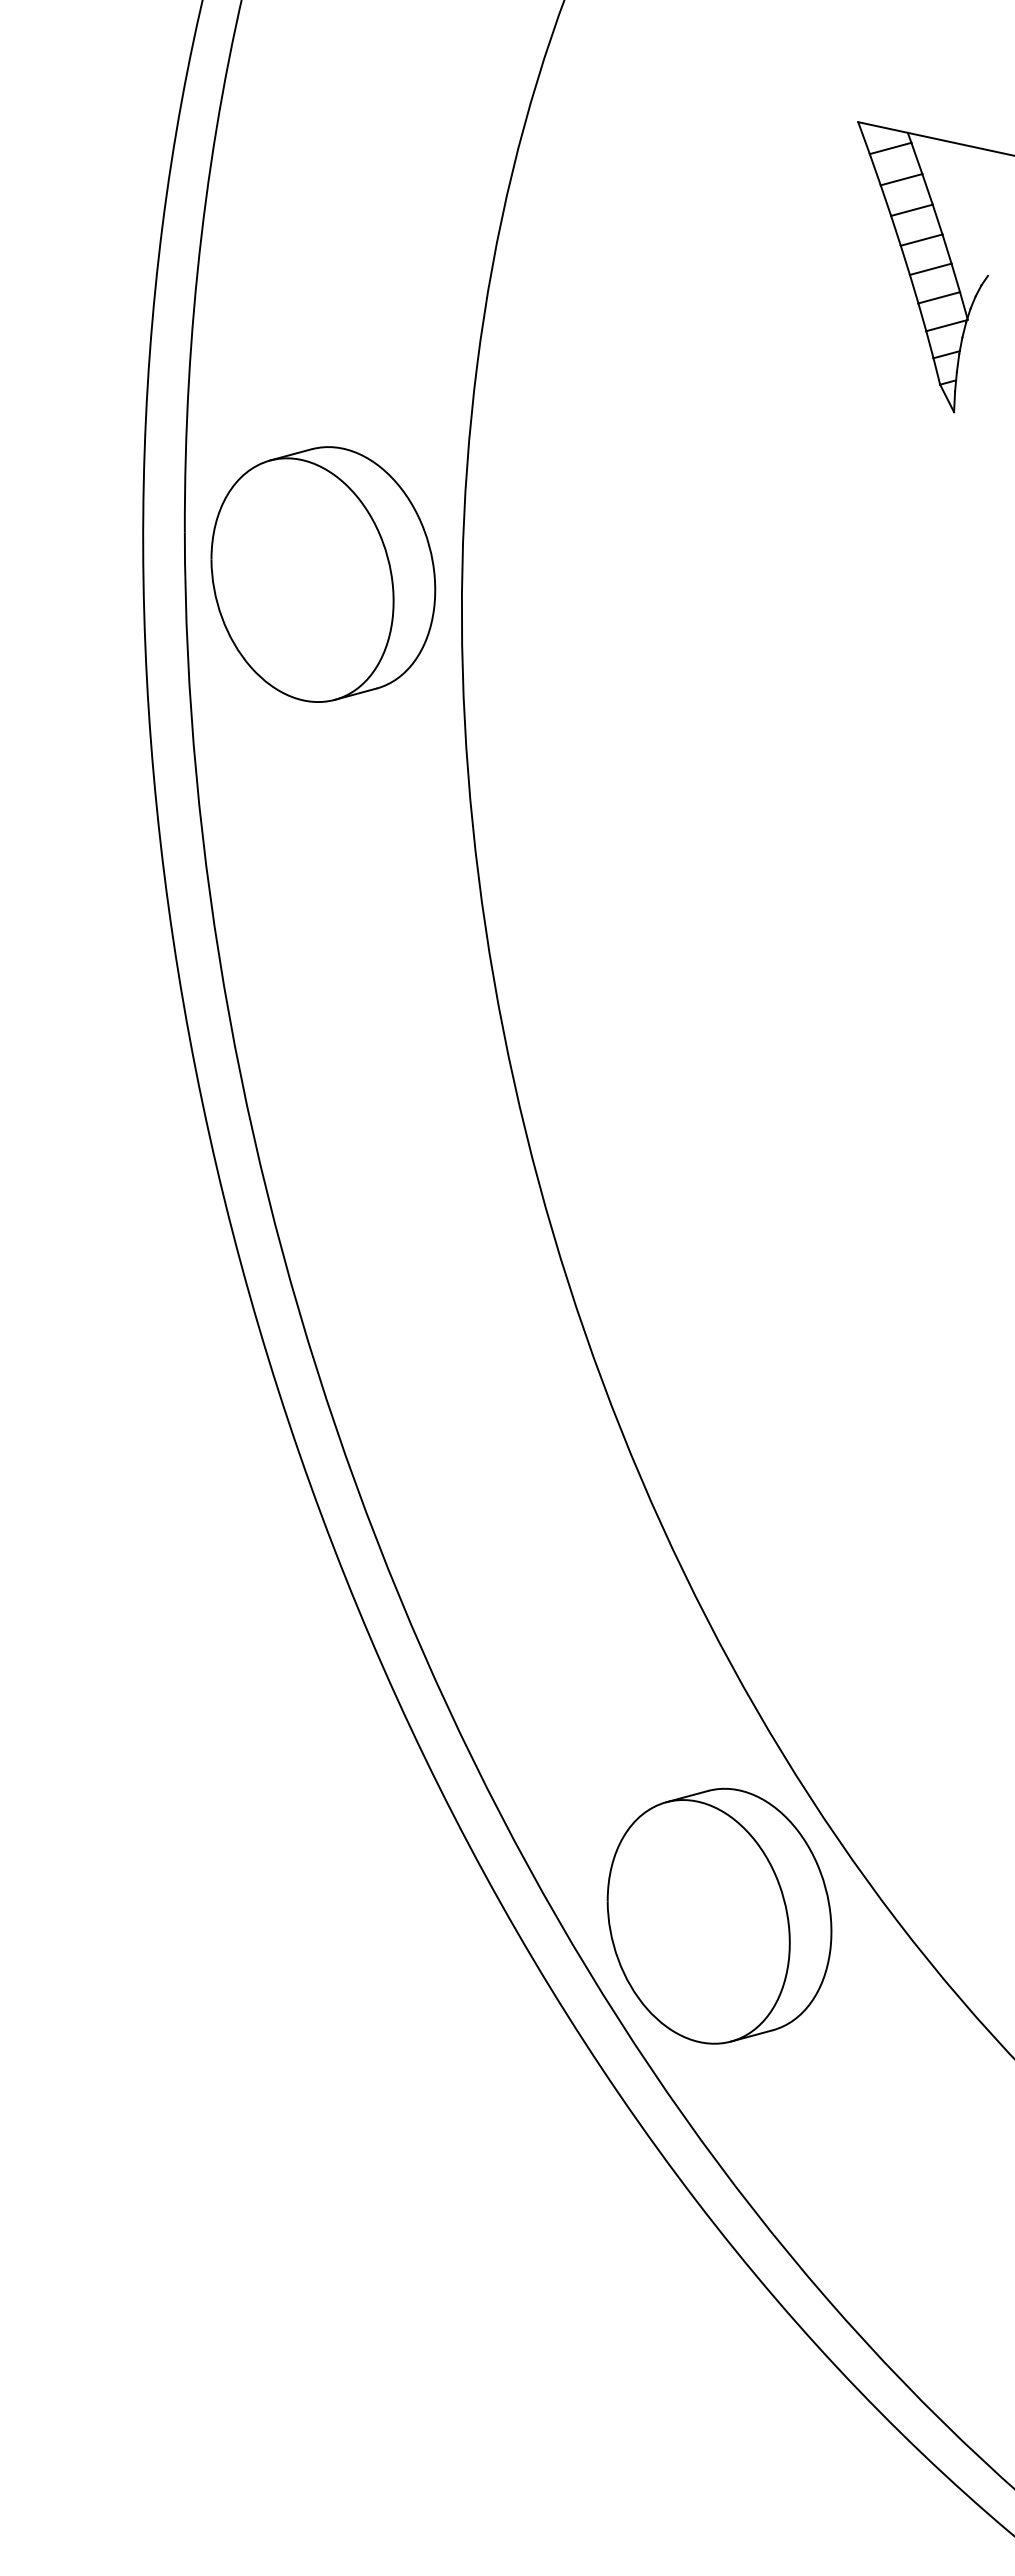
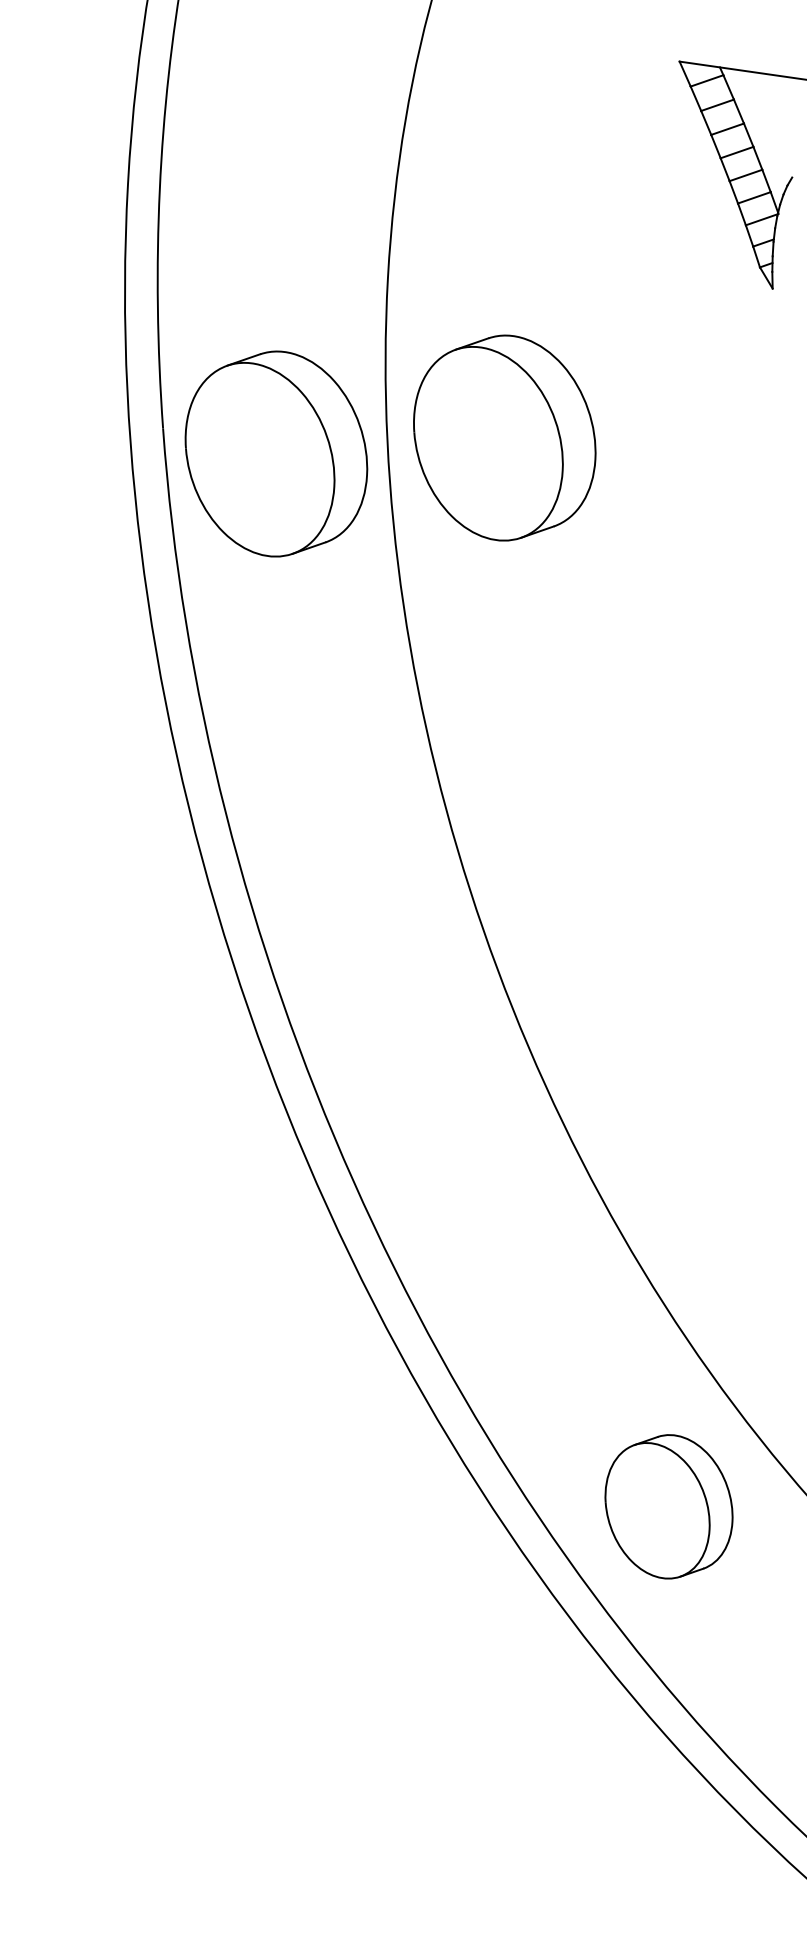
part: (608, 574) -> (504, 438), added
part: (719, 1915) -> (668, 1506), size x0.7

